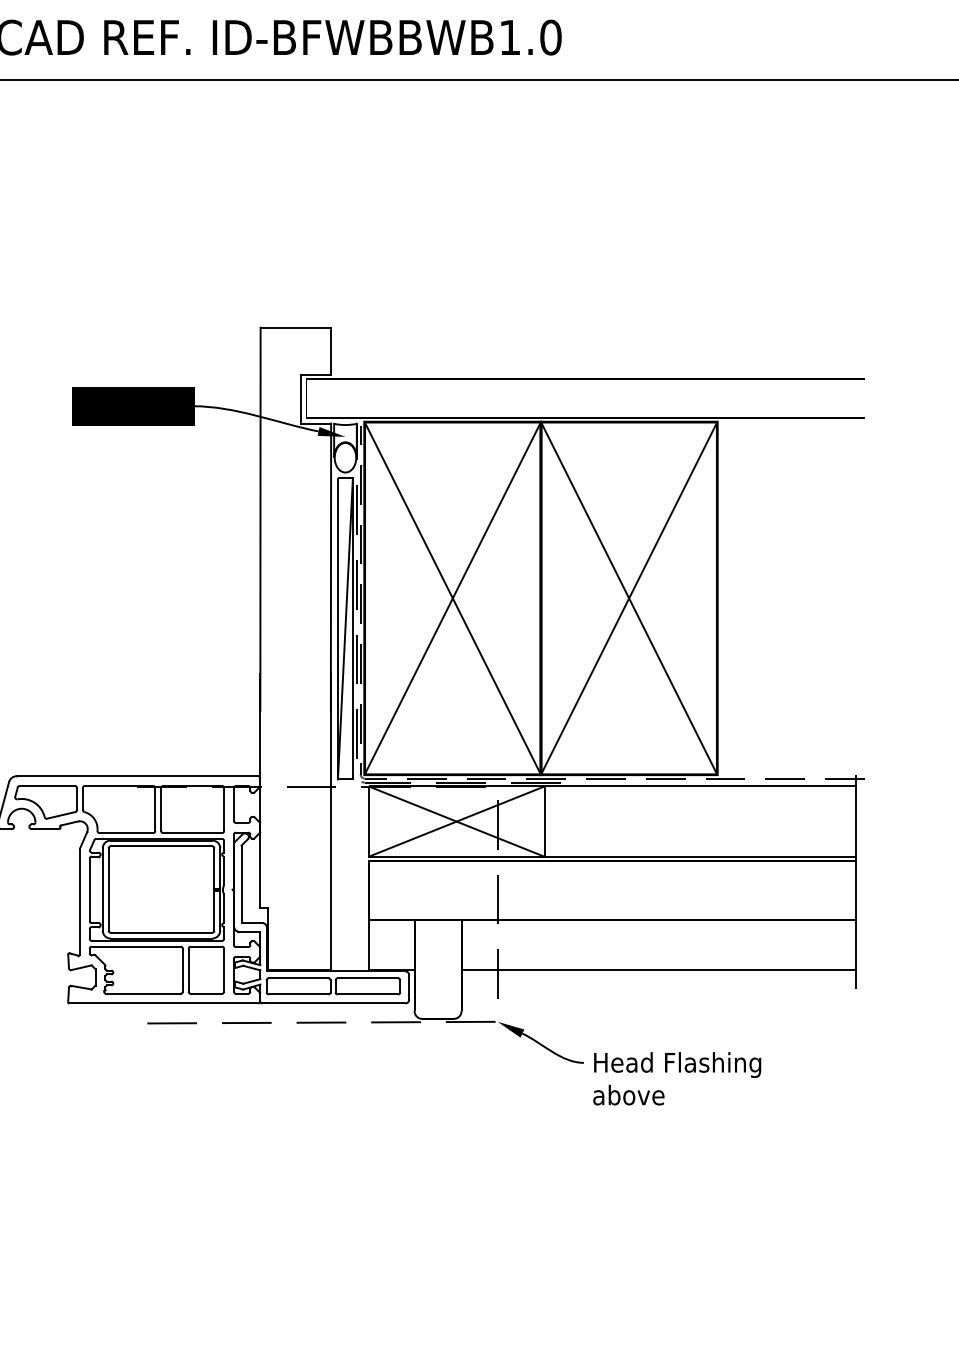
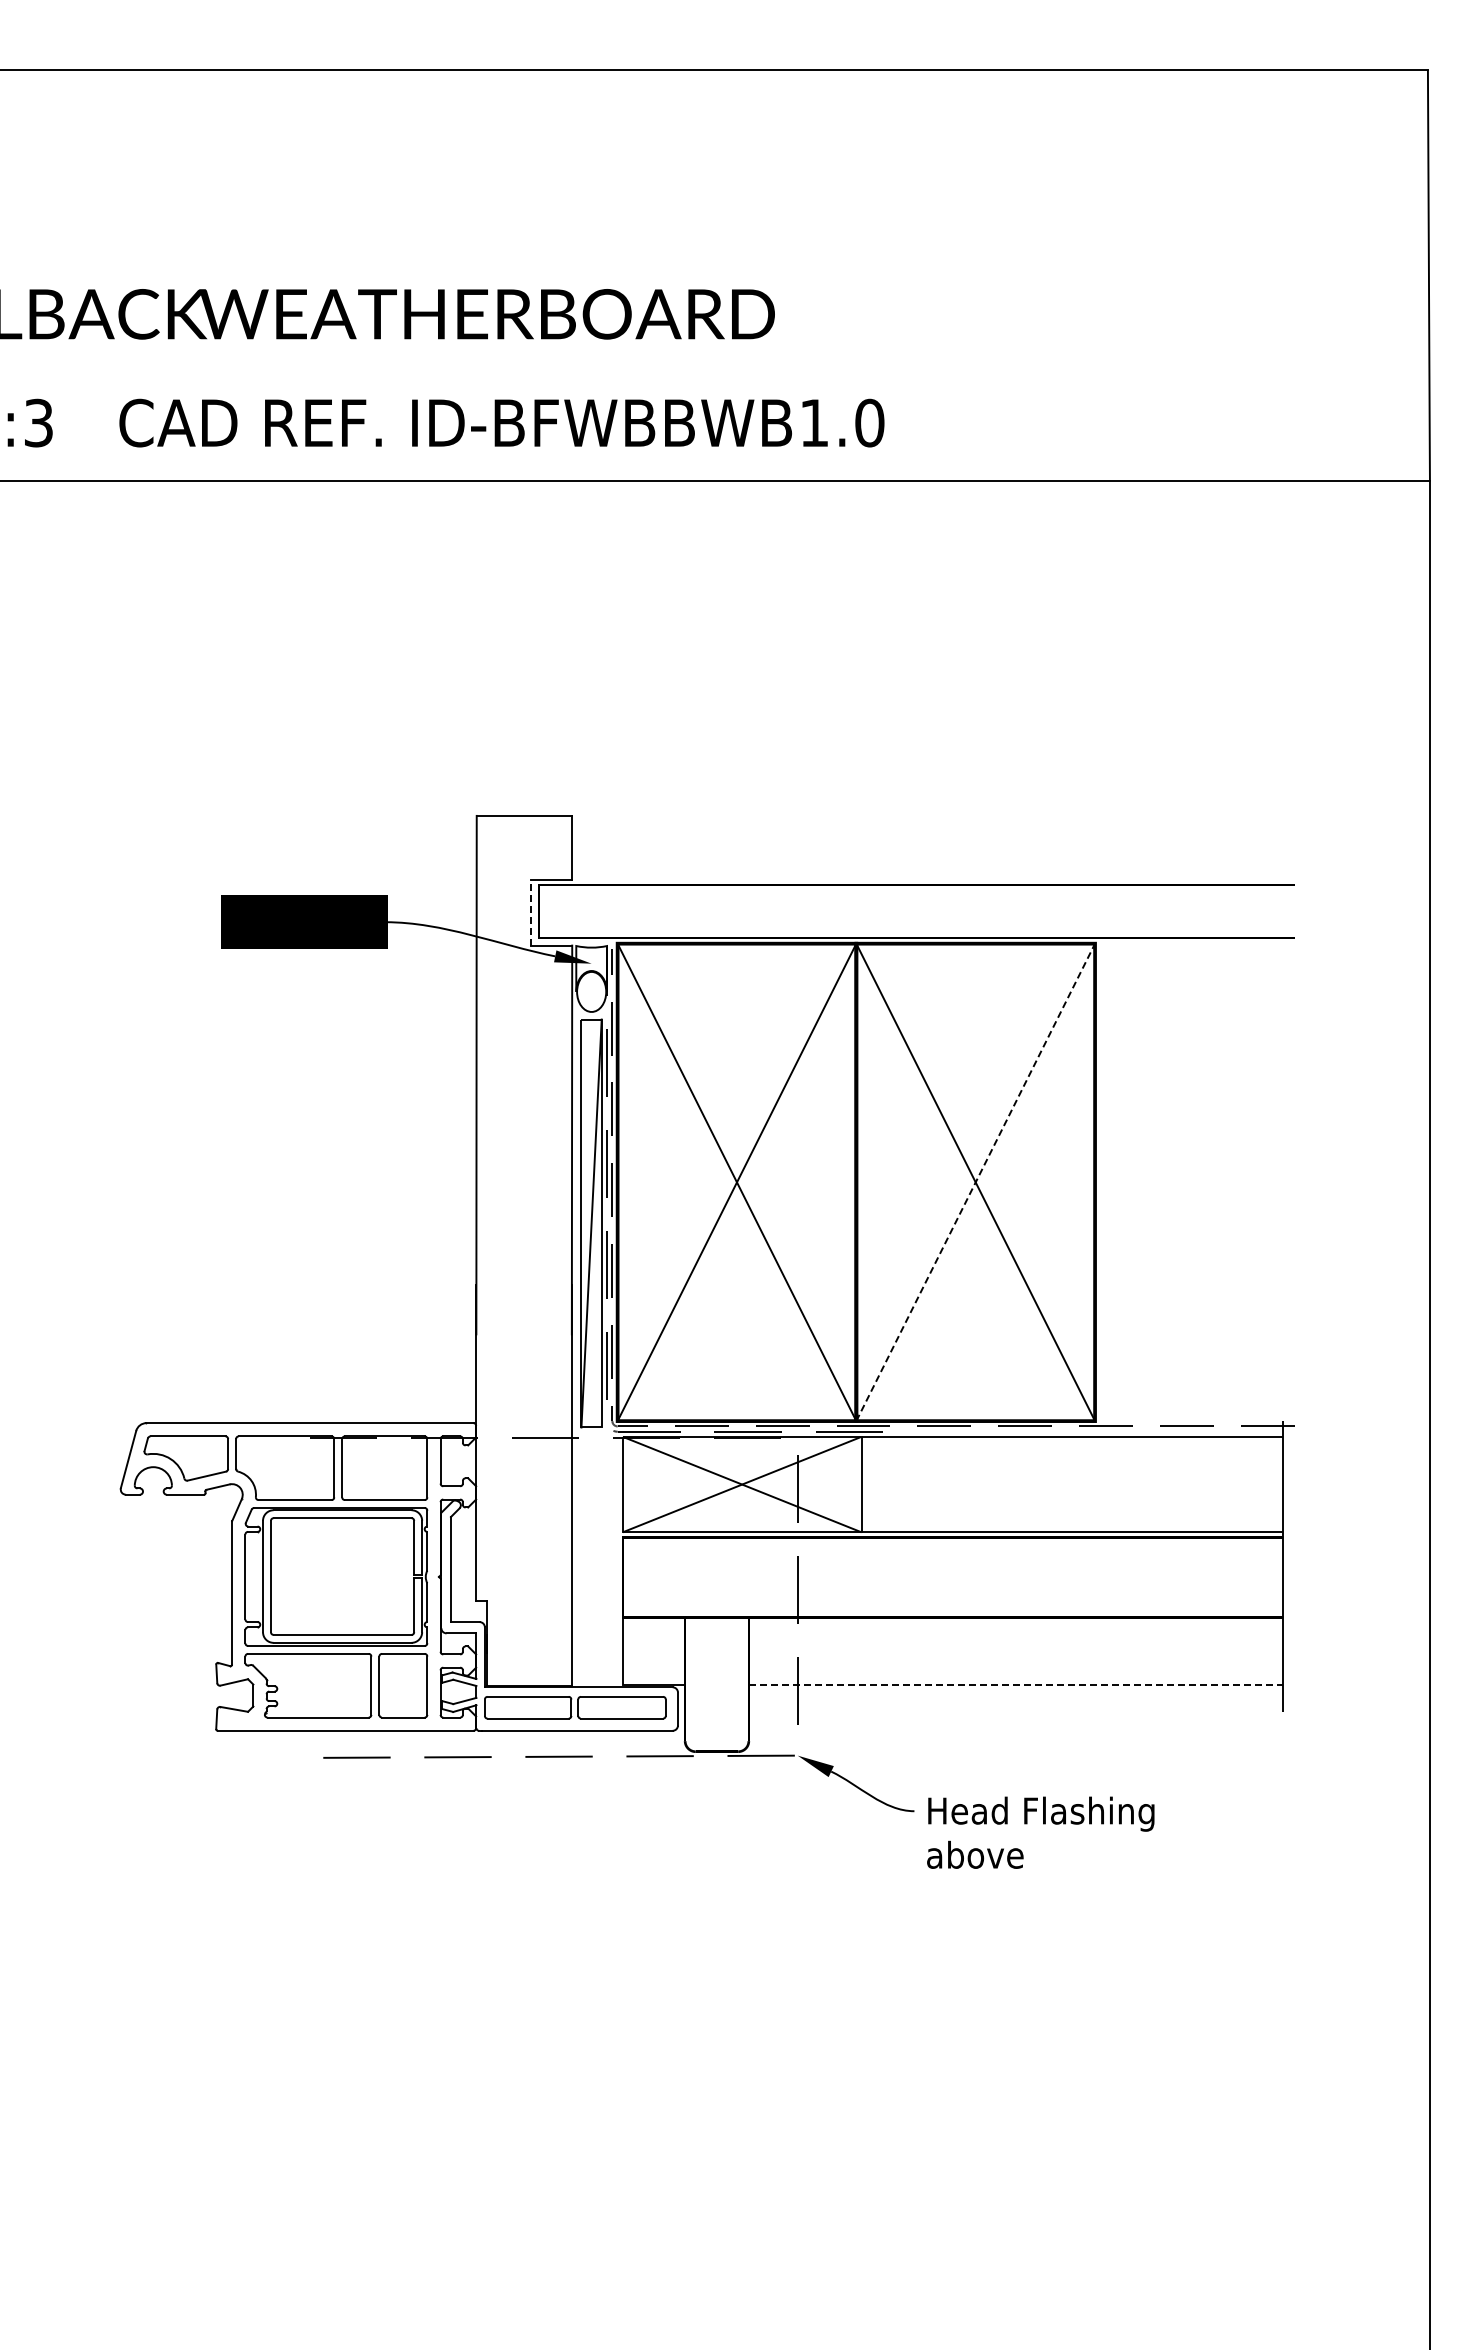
line: (301, 399) -> (531, 912), solid -> dashed
line: (629, 598) -> (975, 1182), solid -> dashed
line: (659, 970) -> (1016, 1685), solid -> dashed

